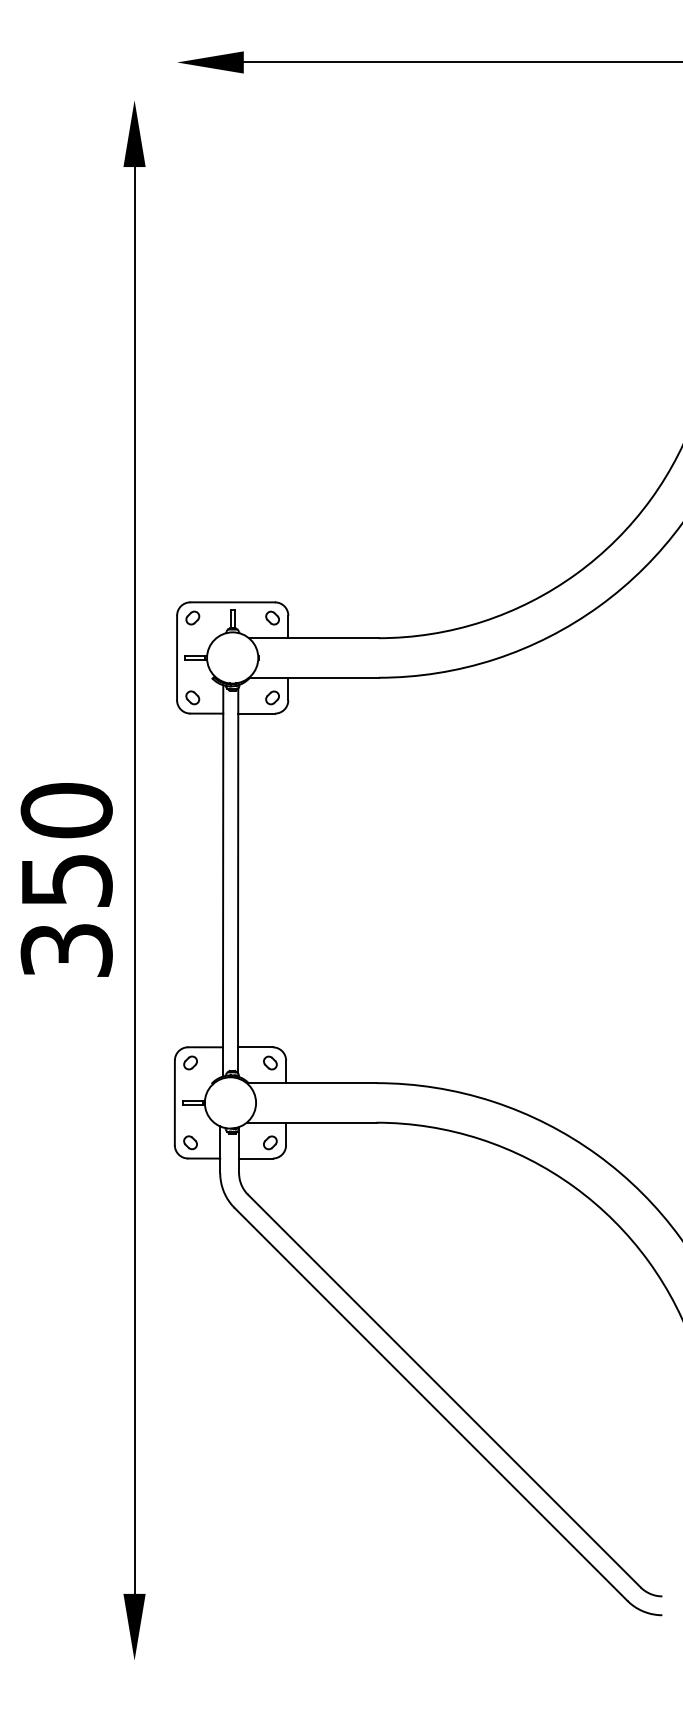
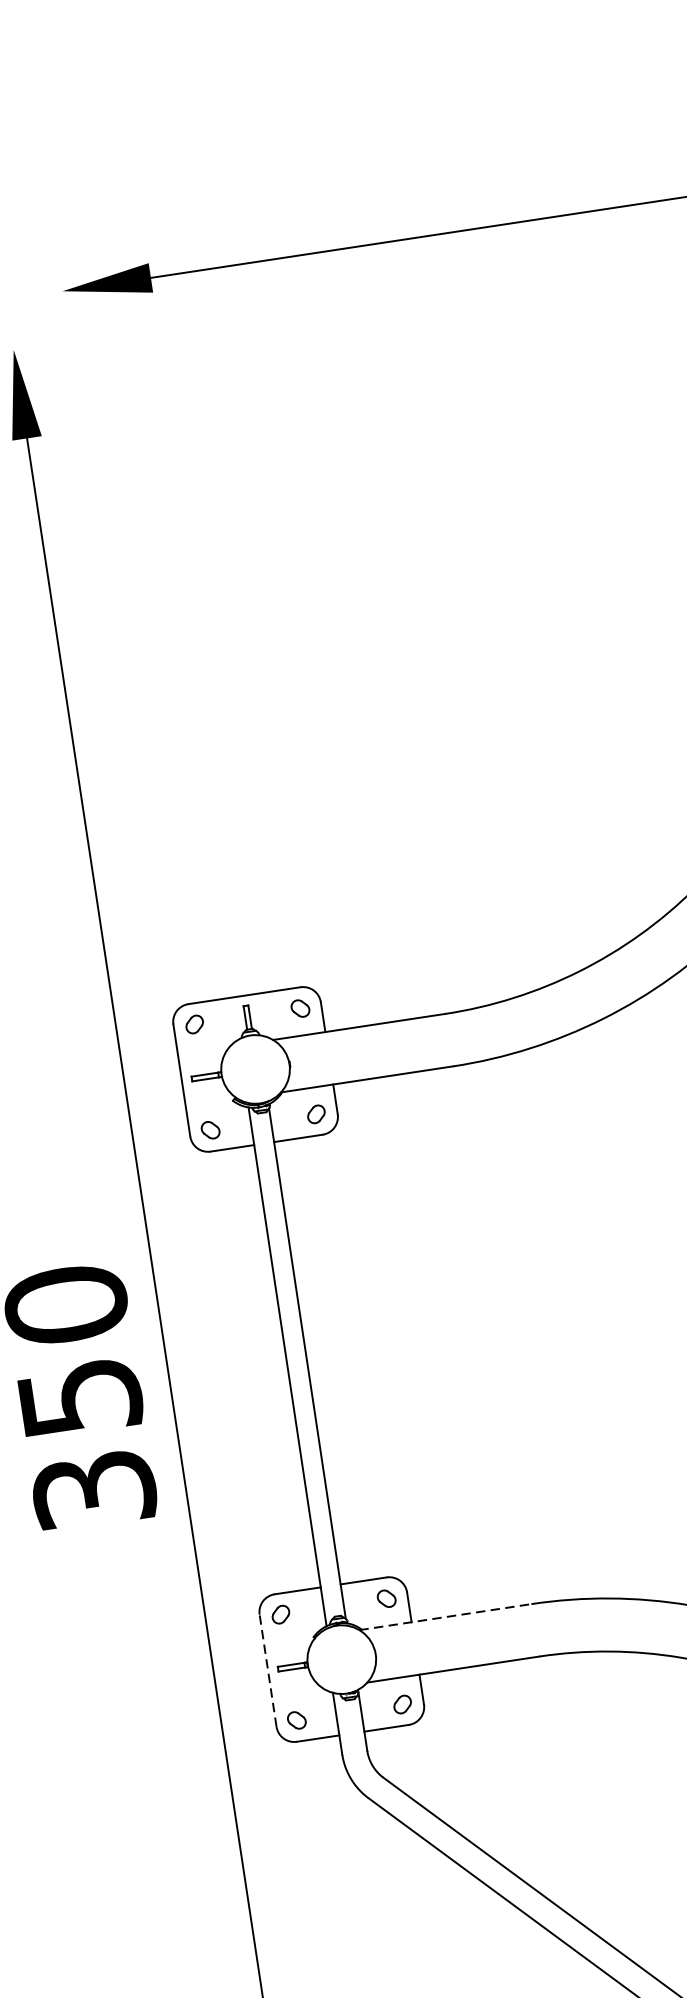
line: (311, 1083) -> (445, 1617), solid -> dashed
line: (174, 1102) -> (267, 1670), solid -> dashed

